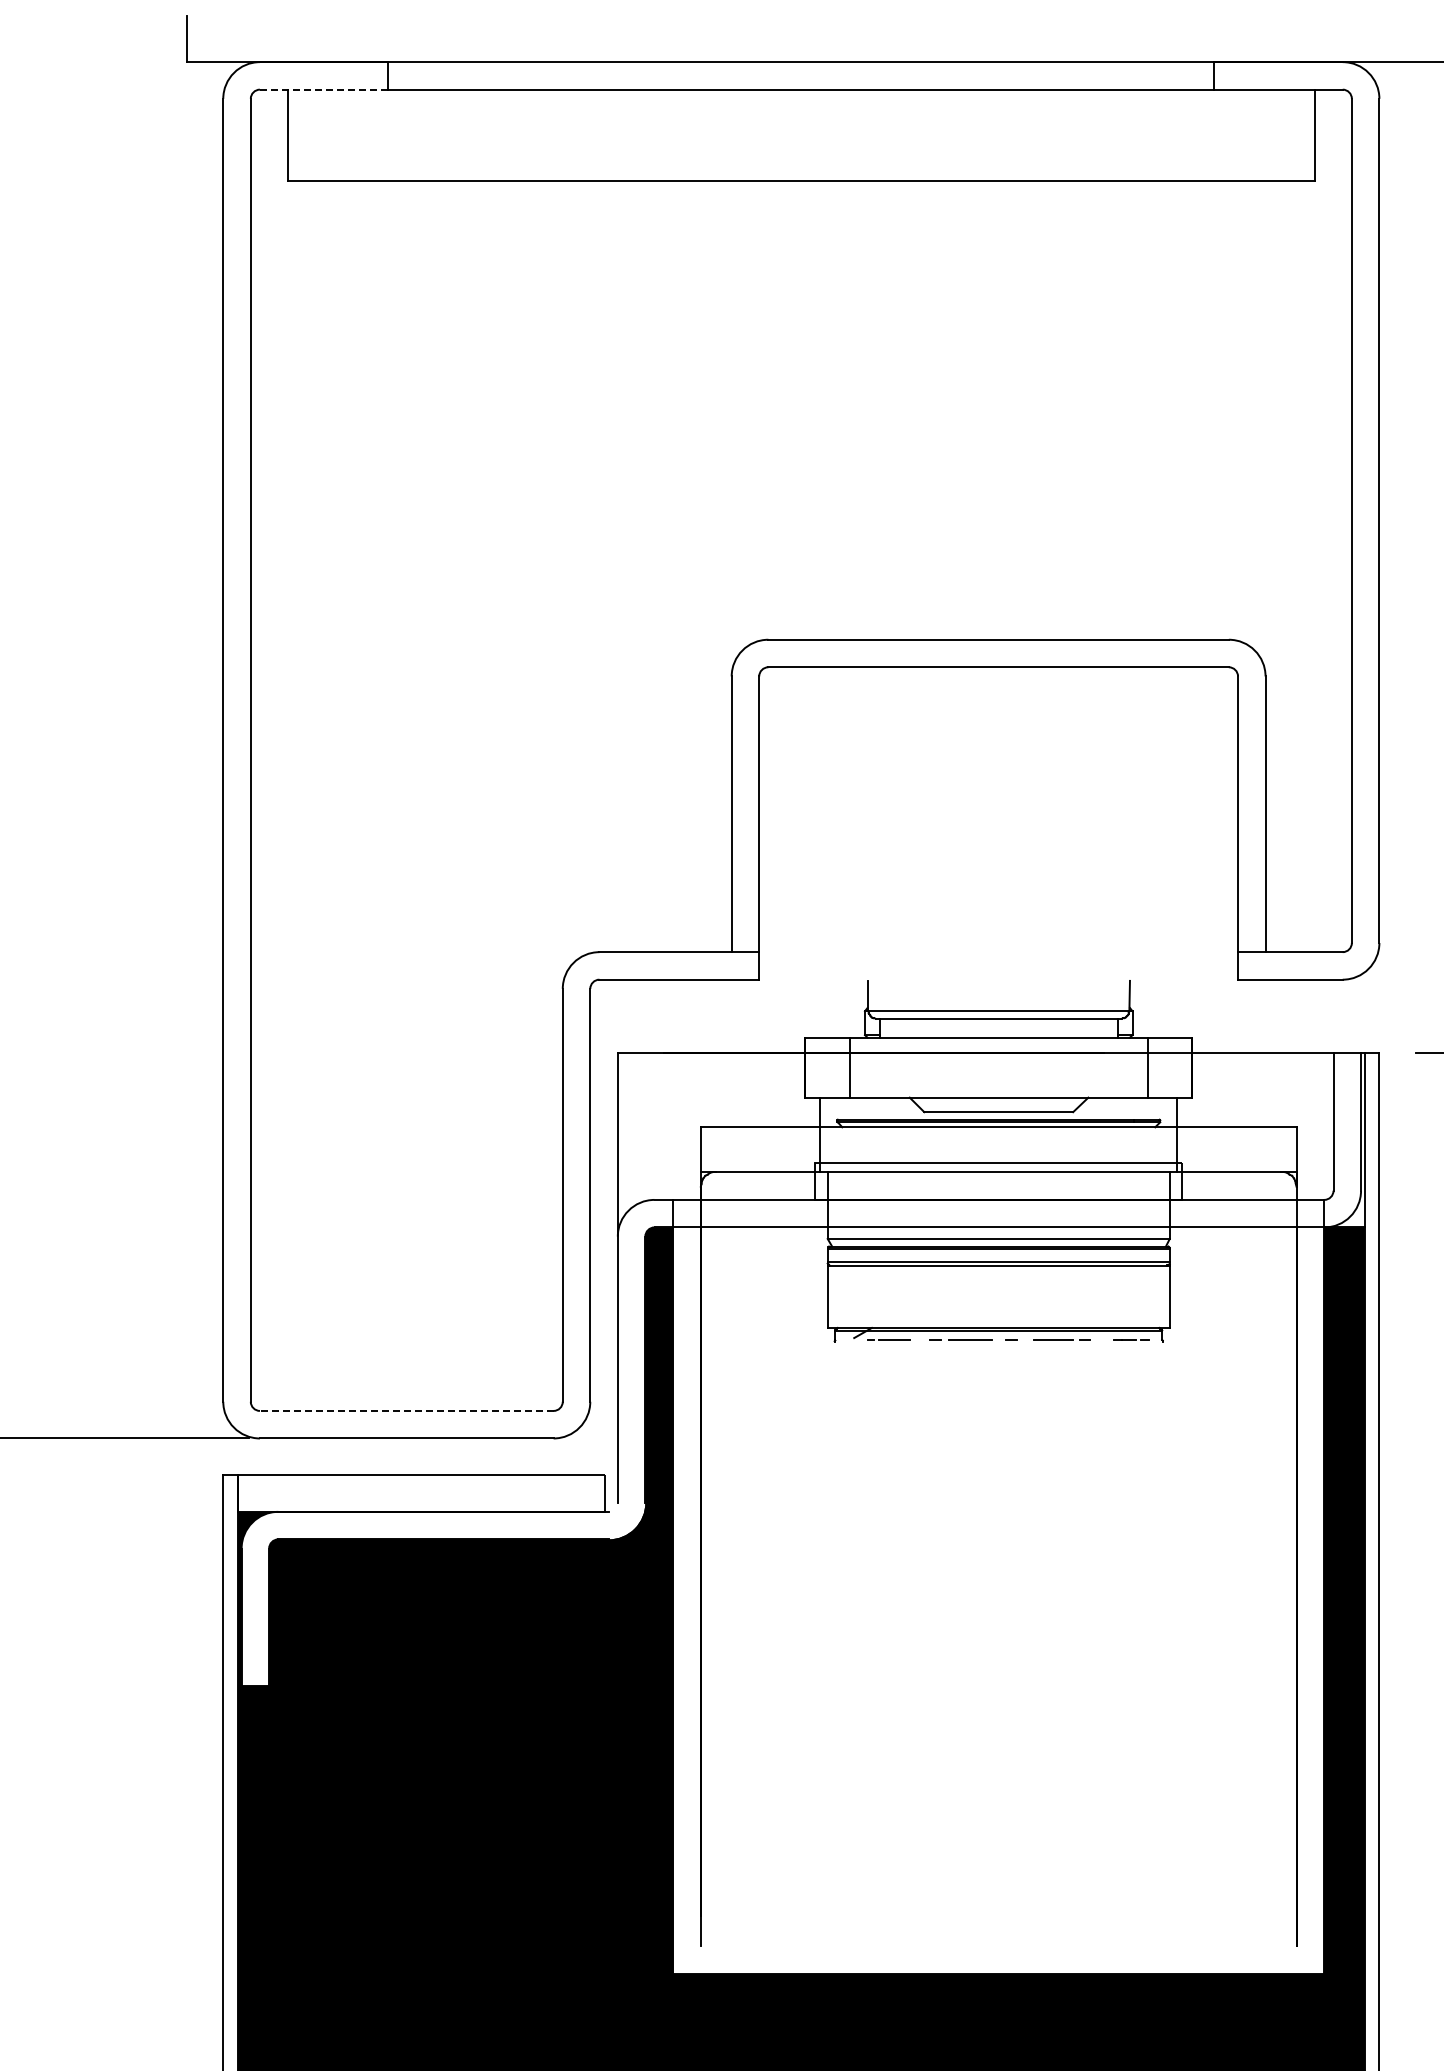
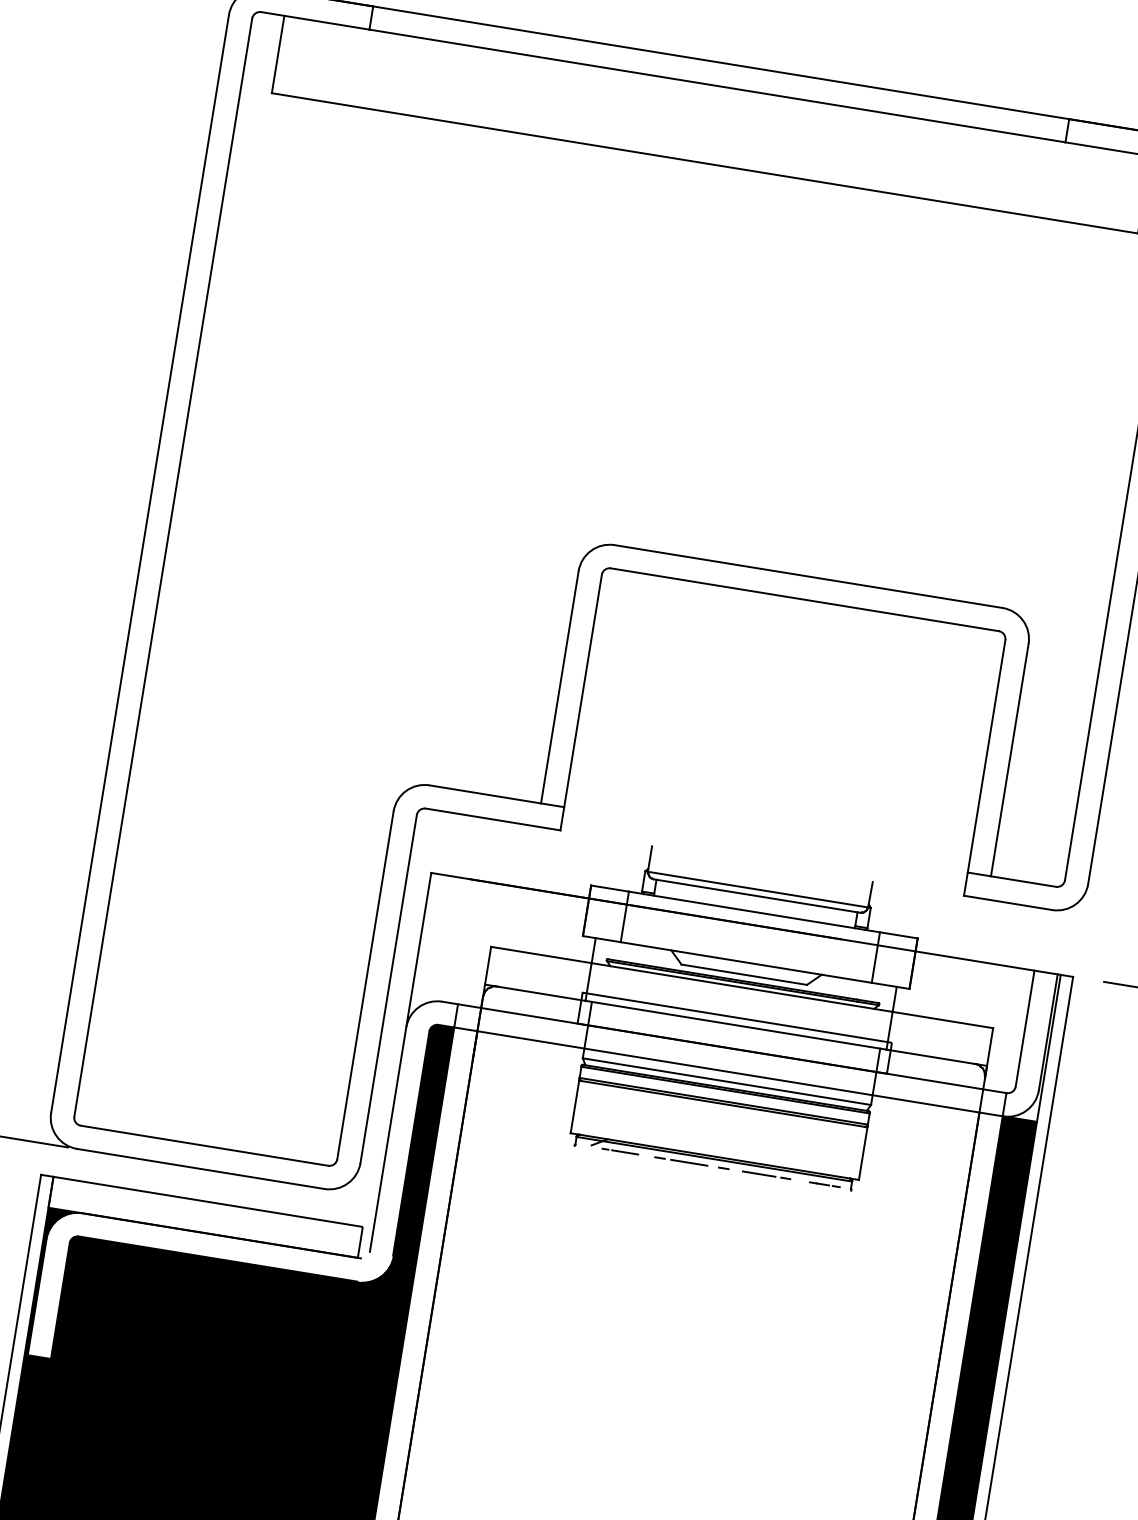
line: (324, 89) -> (315, 20), dashed -> solid
line: (406, 1410) -> (204, 1145), dashed -> solid

